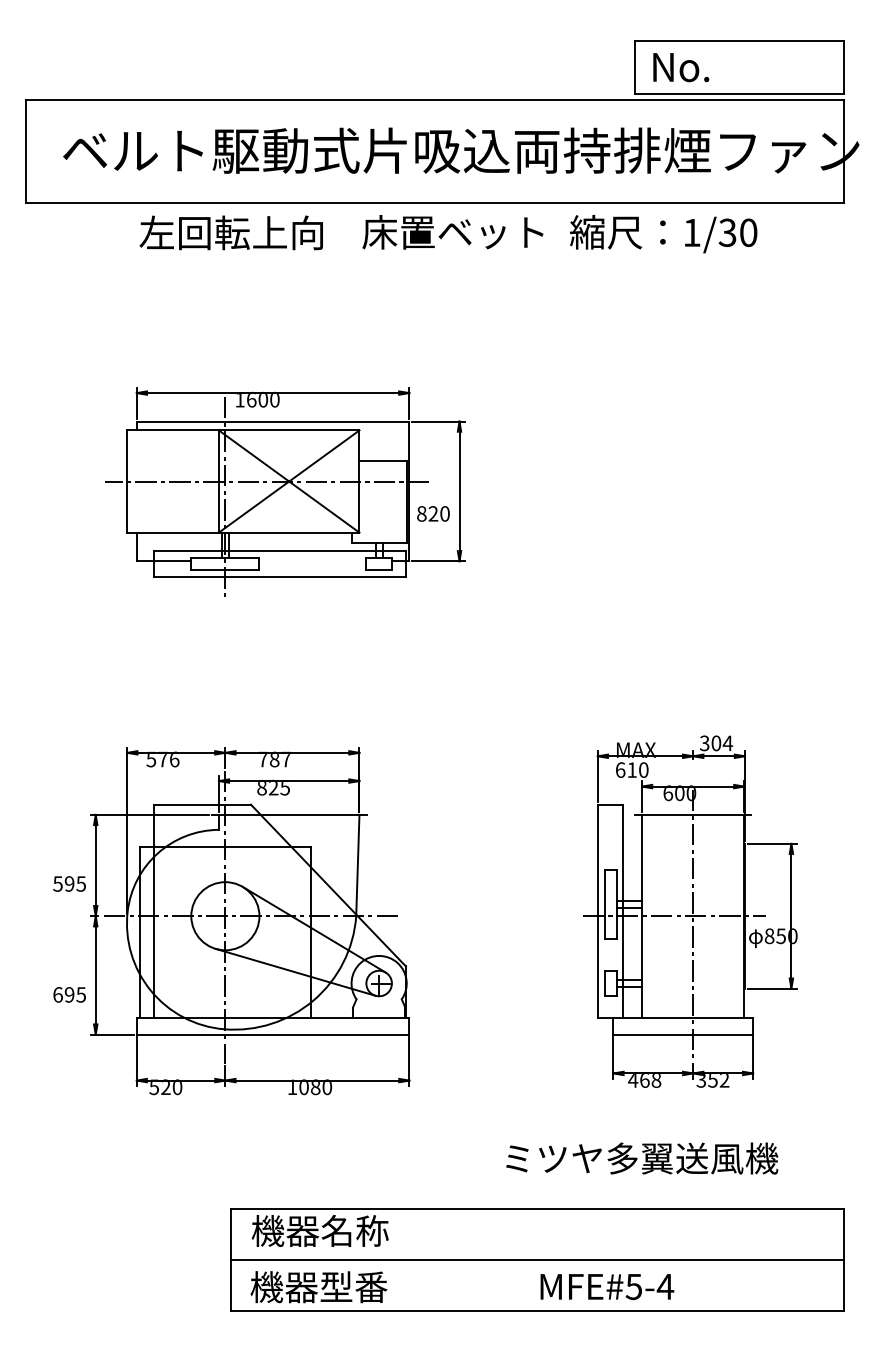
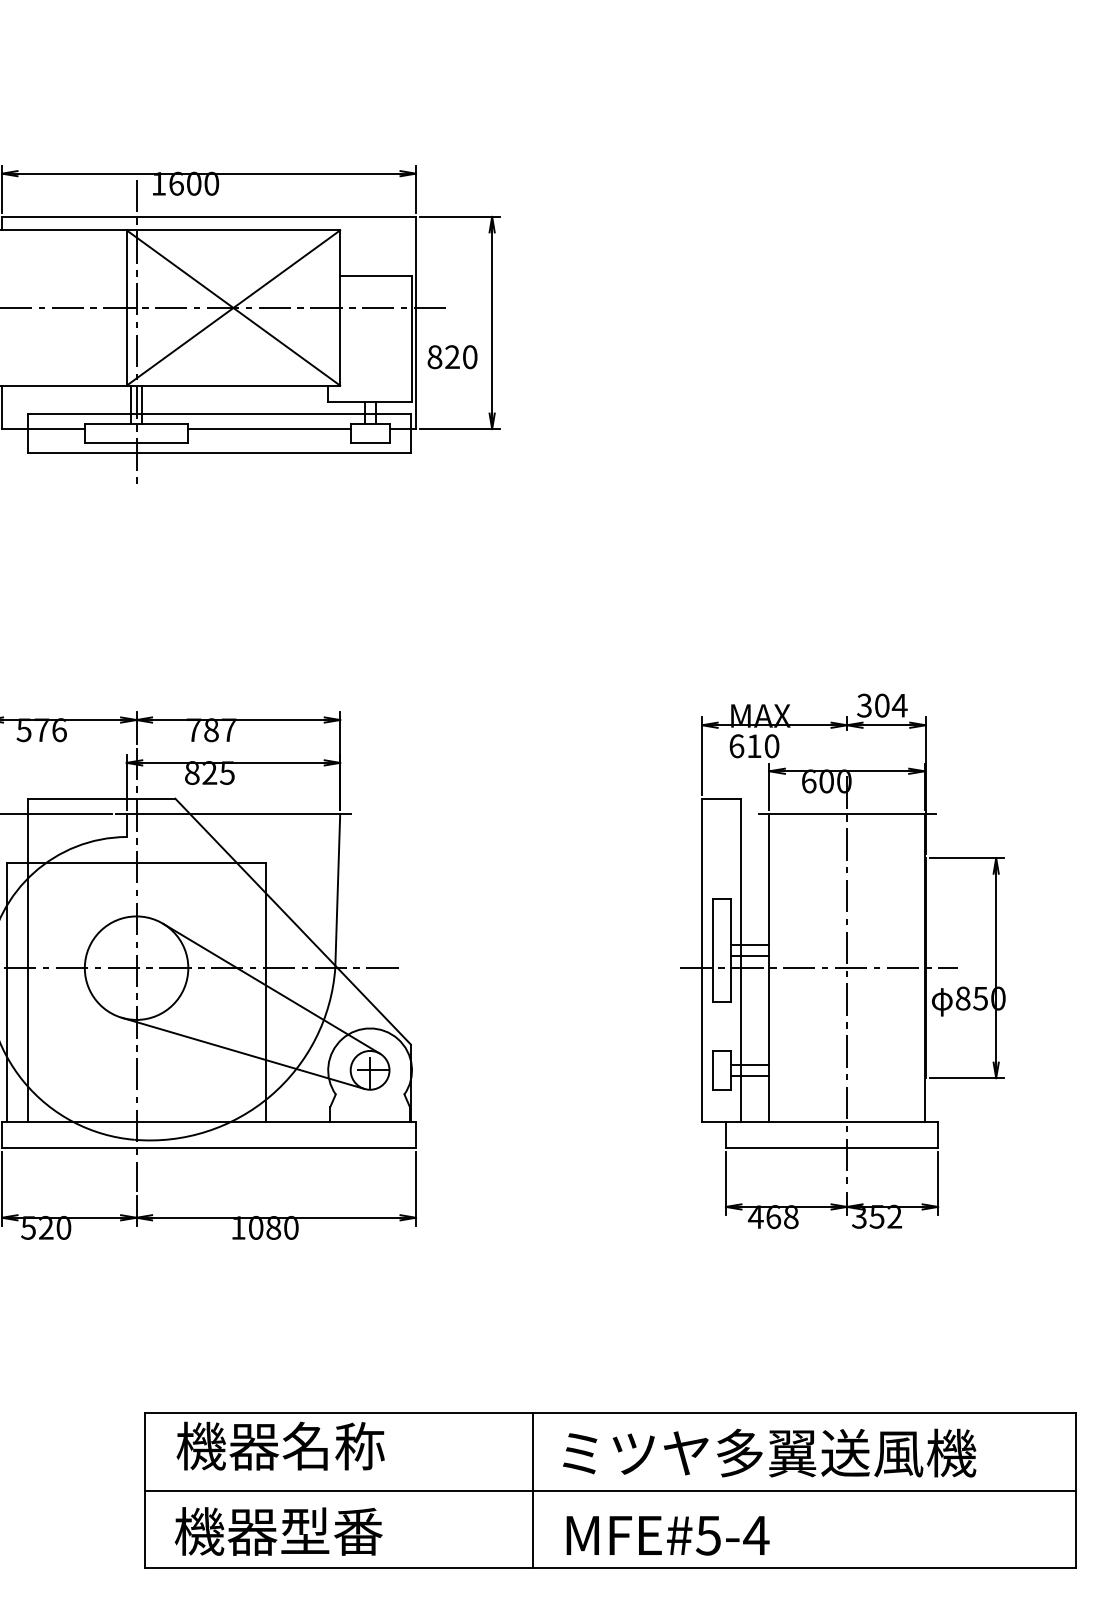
line: (312, 561) -> (268, 429), added
text: (642, 1158) -> (770, 1453), moved
line: (486, 1260) -> (533, 1491), added
text: (607, 1286) -> (668, 1535), moved

